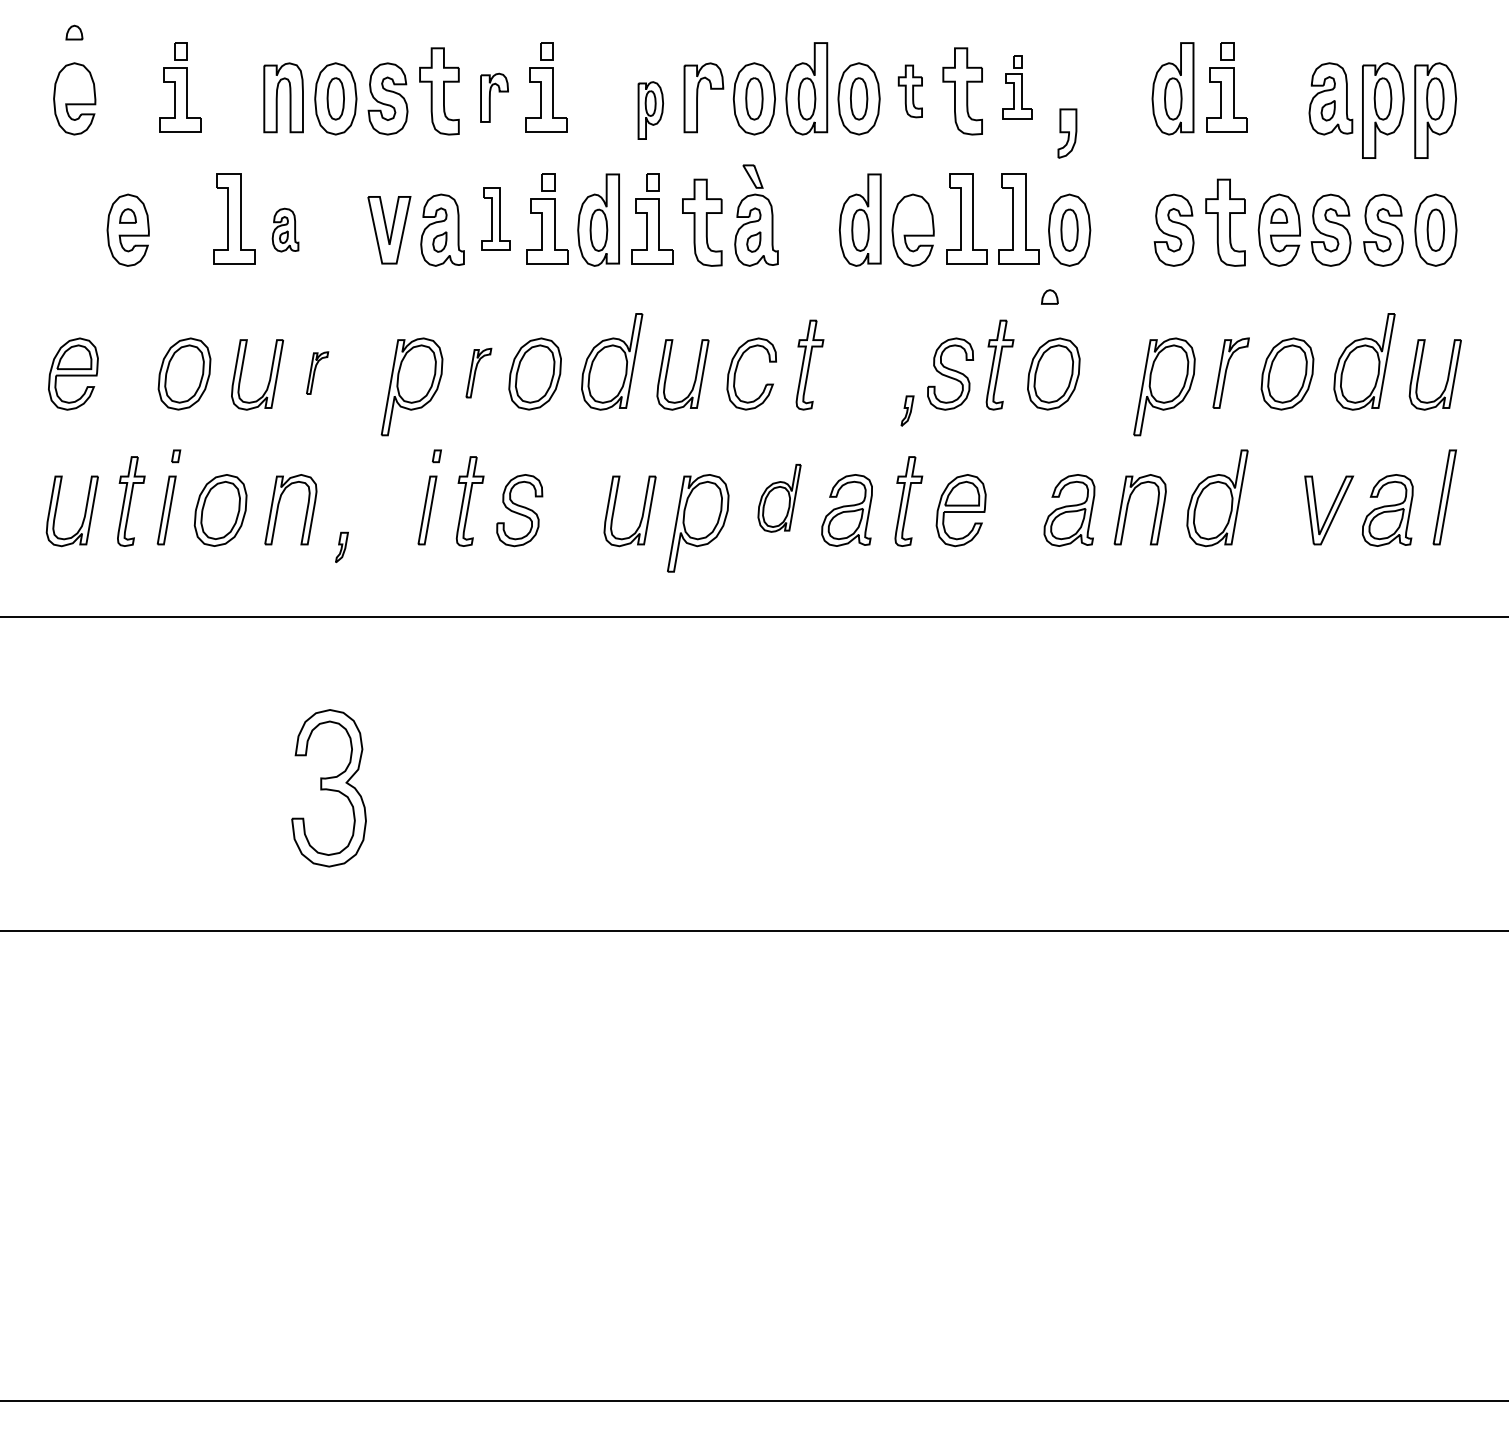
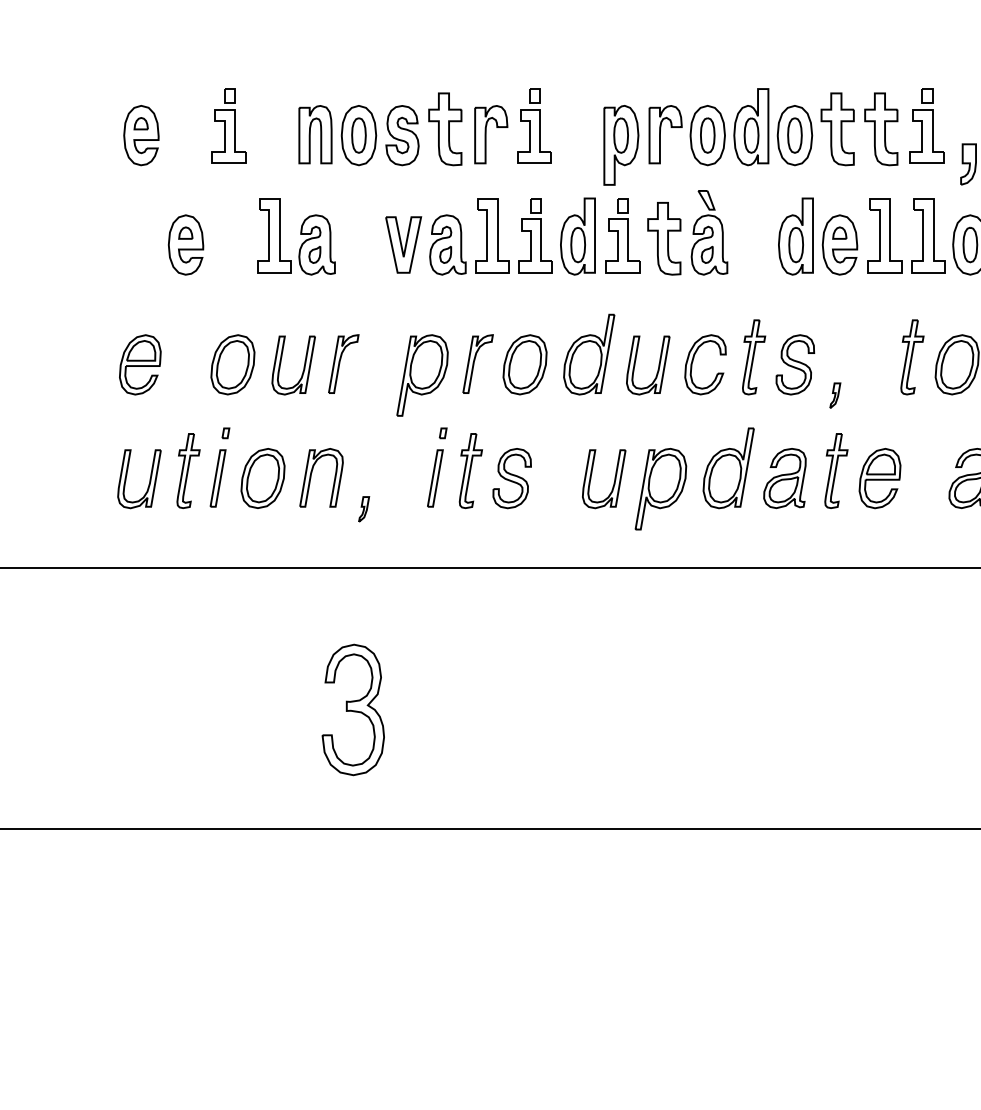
part: (74, 32) -> (141, 123), moved
part: (1017, 87) -> (926, 126), size x1.43
part: (910, 91) -> (837, 129), size x1.67
part: (494, 97) -> (491, 134), size x1.43
part: (650, 110) -> (621, 145), size x1.67
part: (495, 218) -> (492, 235), size x1.43
part: (285, 229) -> (317, 244), size x1.67
part: (1049, 296) -> (839, 232), moved
part: (317, 372) -> (343, 363), size x1.67
part: (478, 372) -> (477, 363), size x1.43
part: (950, 373) -> (795, 364), moved
part: (779, 498) -> (728, 468), size x1.43

